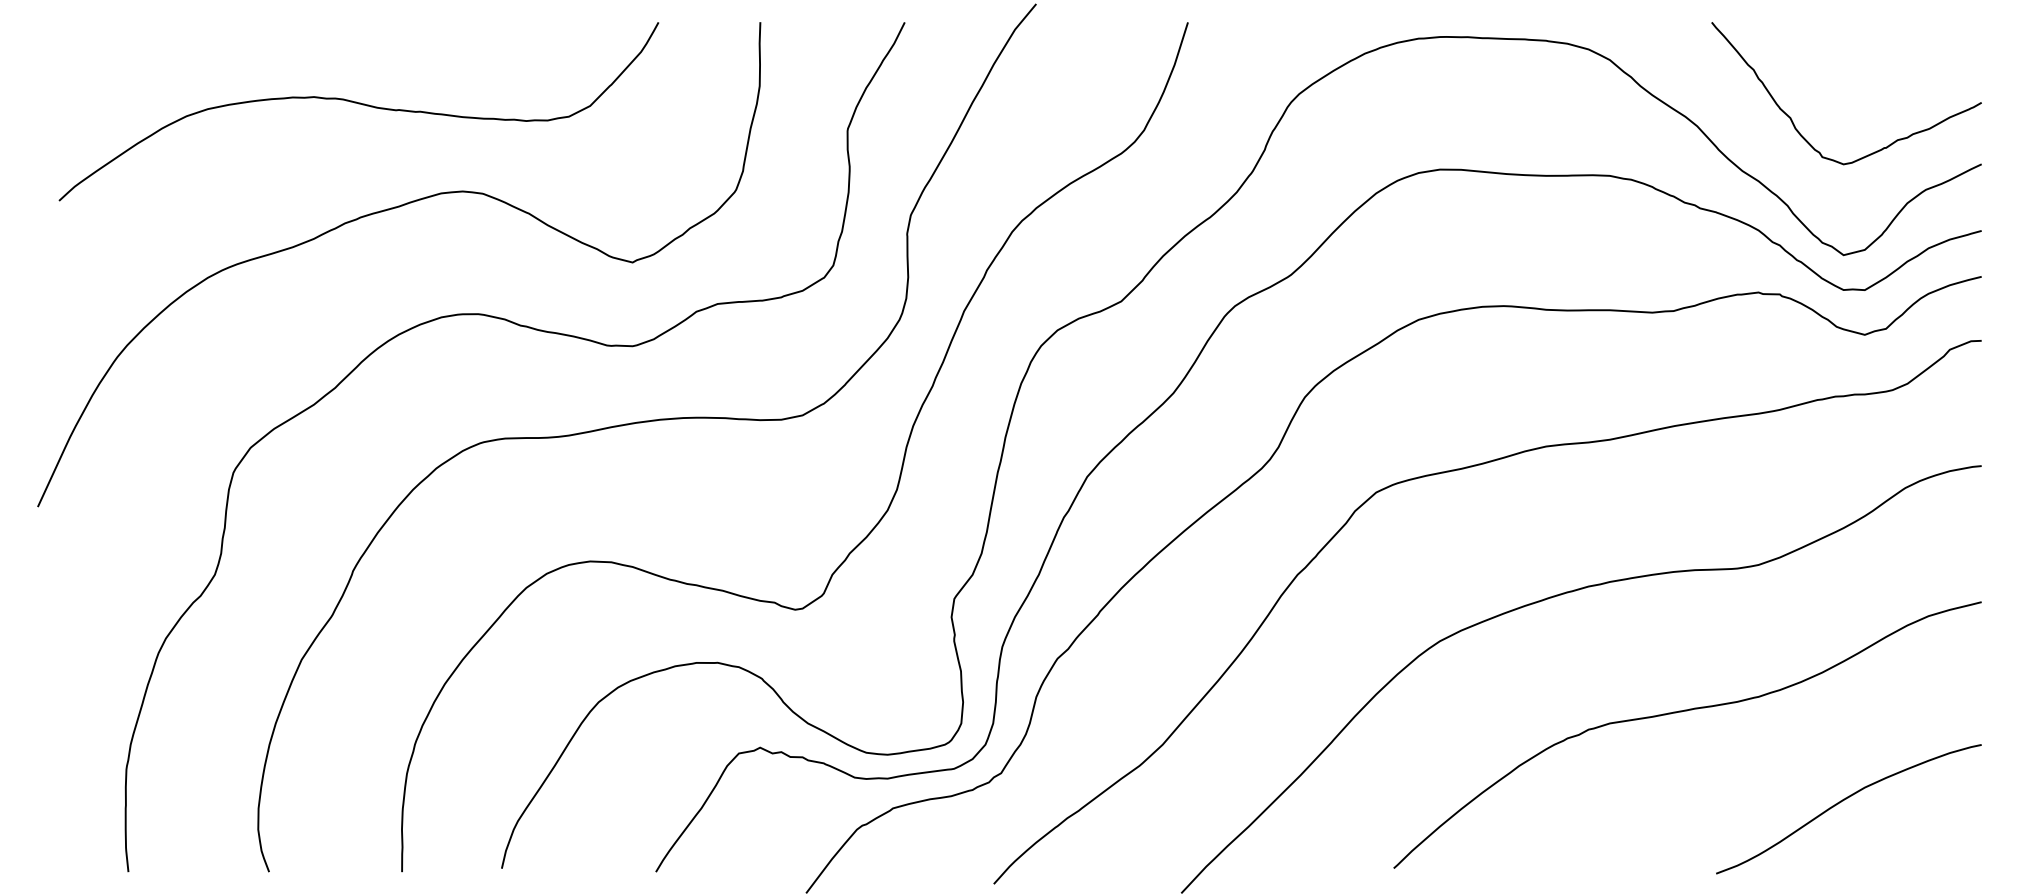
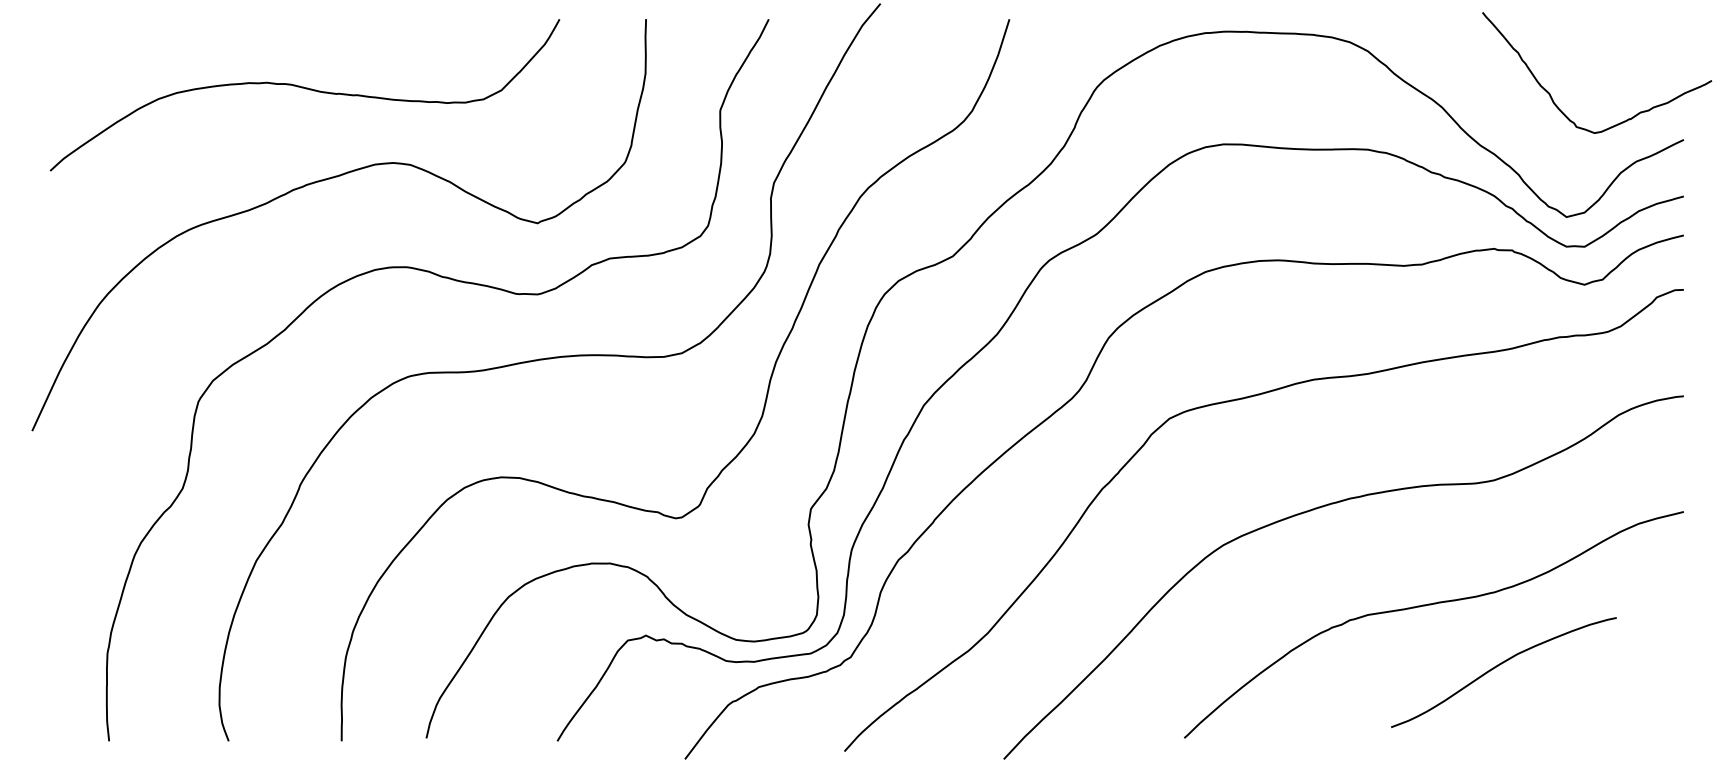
curve: (1792, 119) -> (1551, 95), moved
curve: (1843, 801) -> (1499, 665), moved

